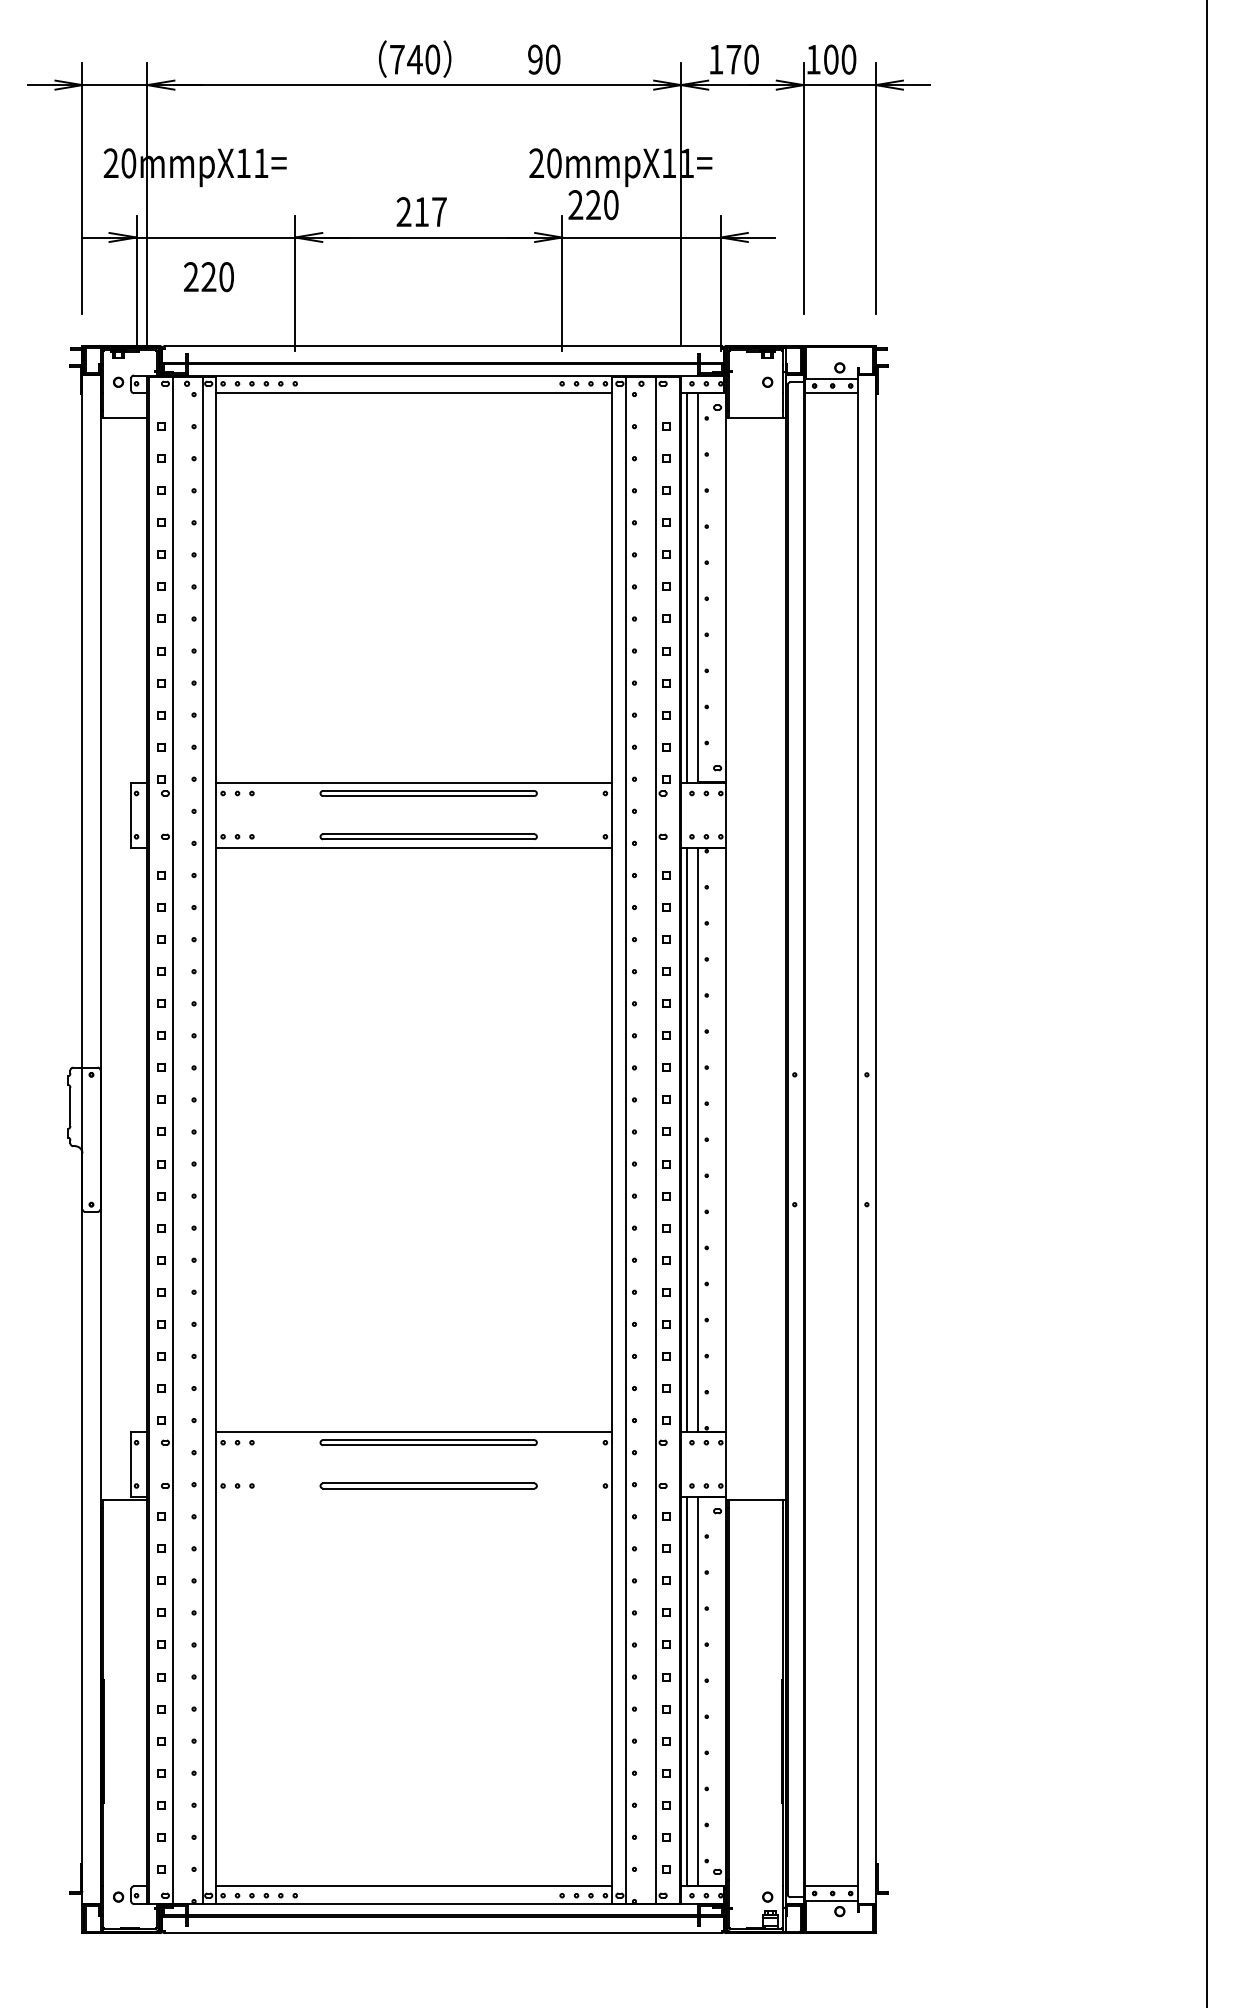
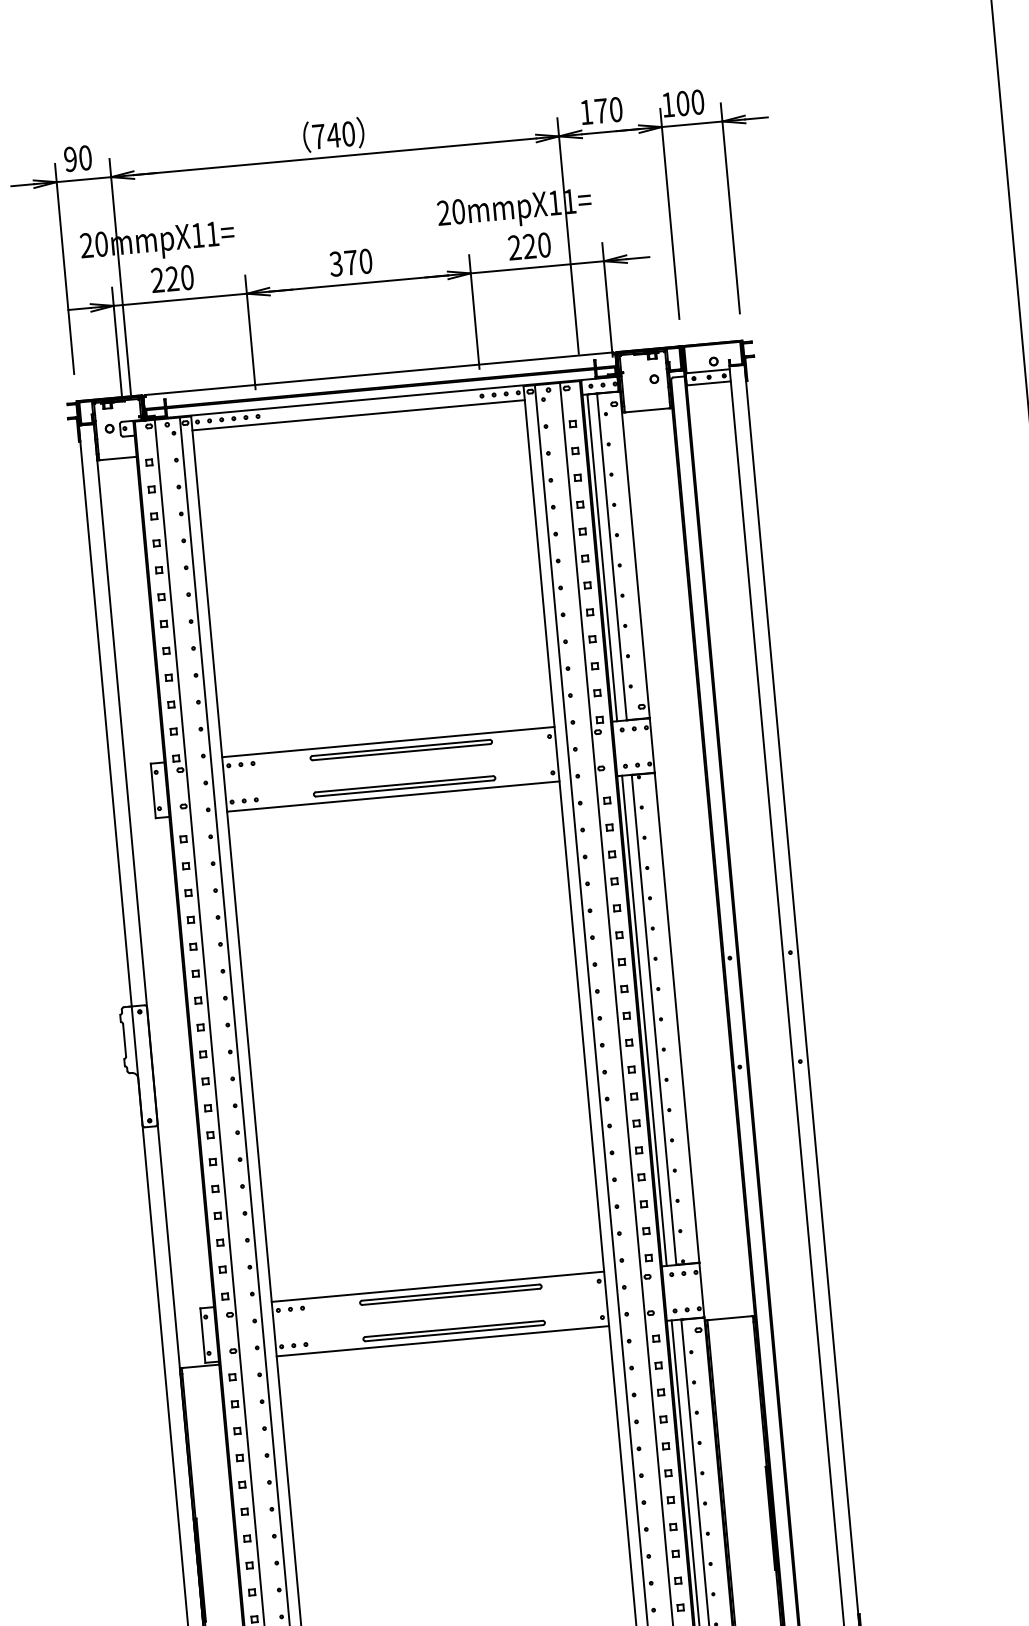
text: (544, 59) -> (78, 158), moved
text: (593, 205) -> (529, 246), moved
text: (421, 212) -> (350, 263), 217 -> 370
text: (208, 277) -> (172, 279), moved
line: (414, 1496) -> (443, 1340), added

